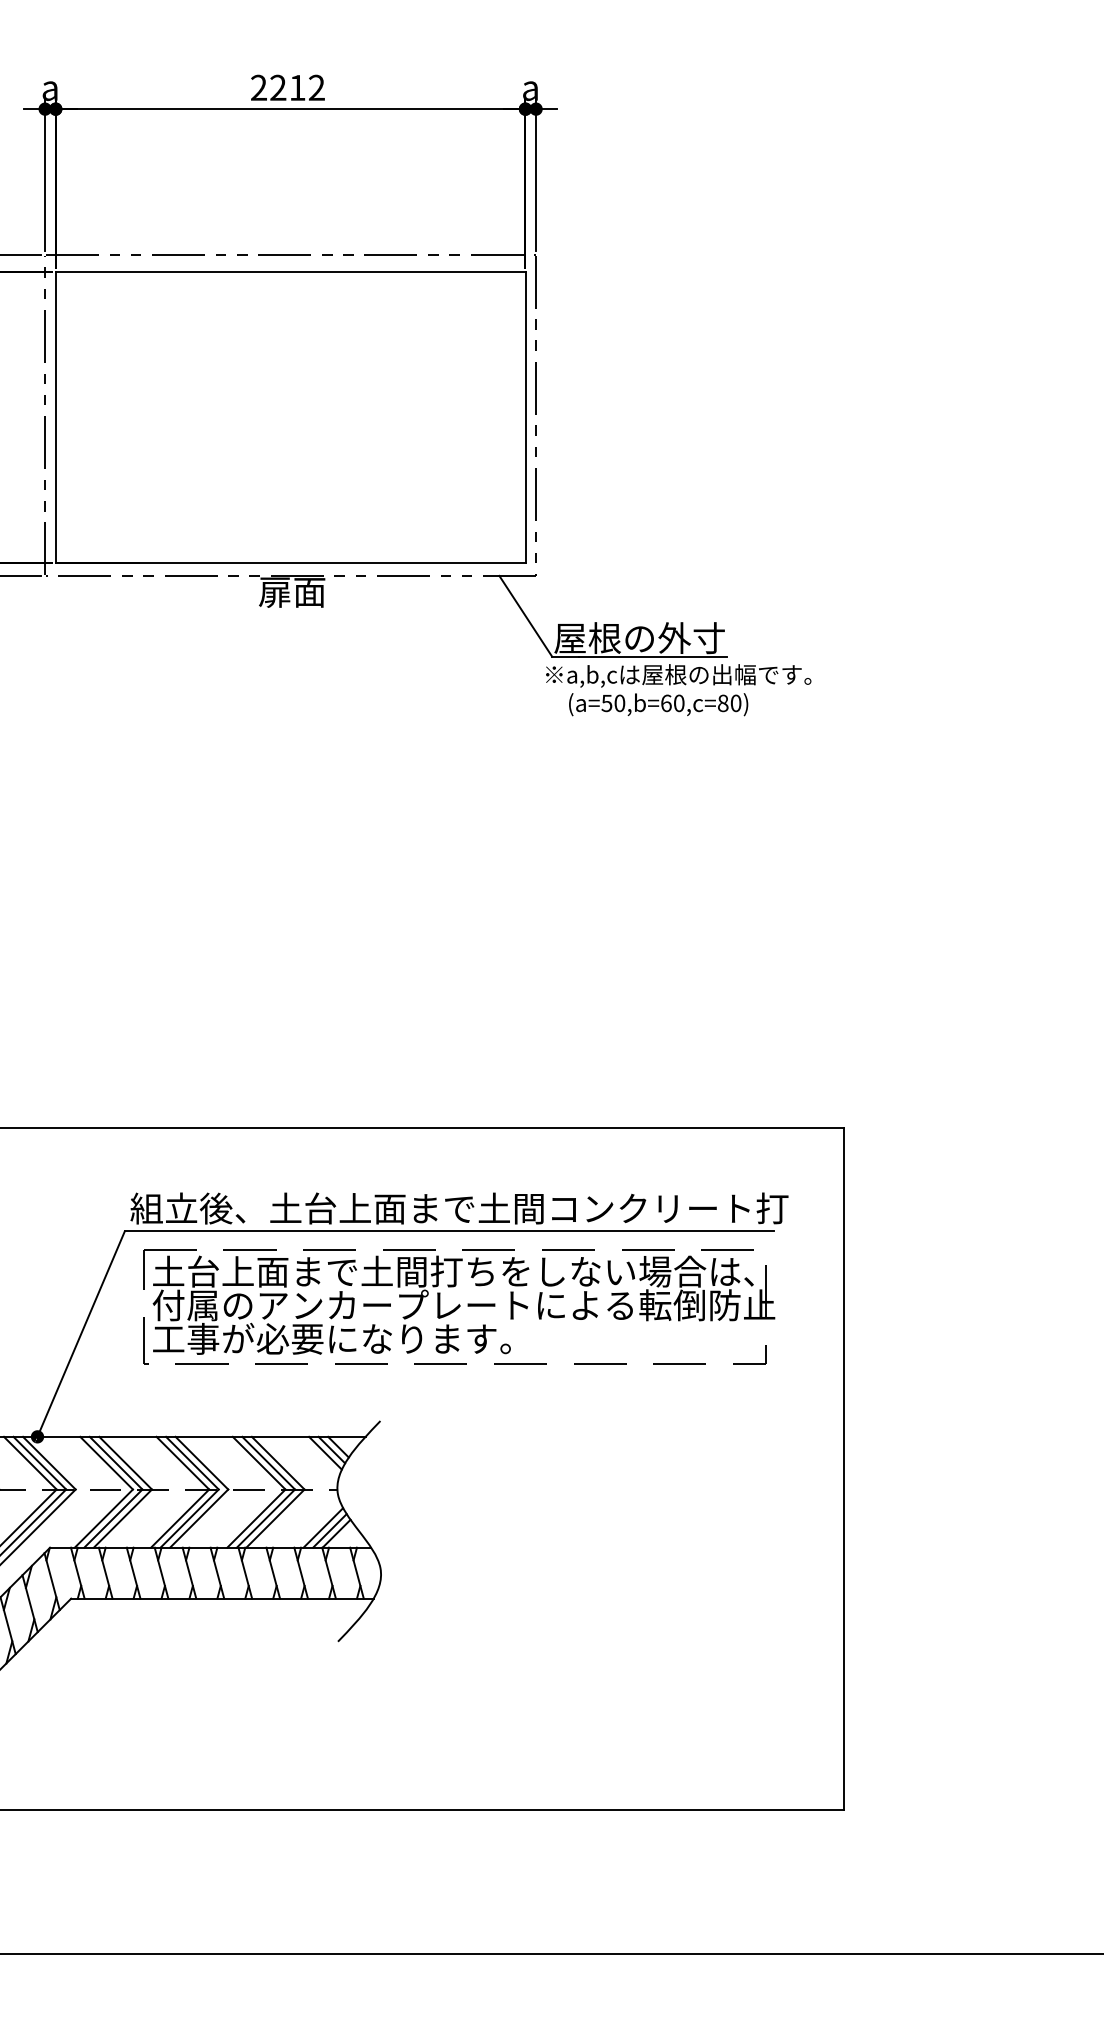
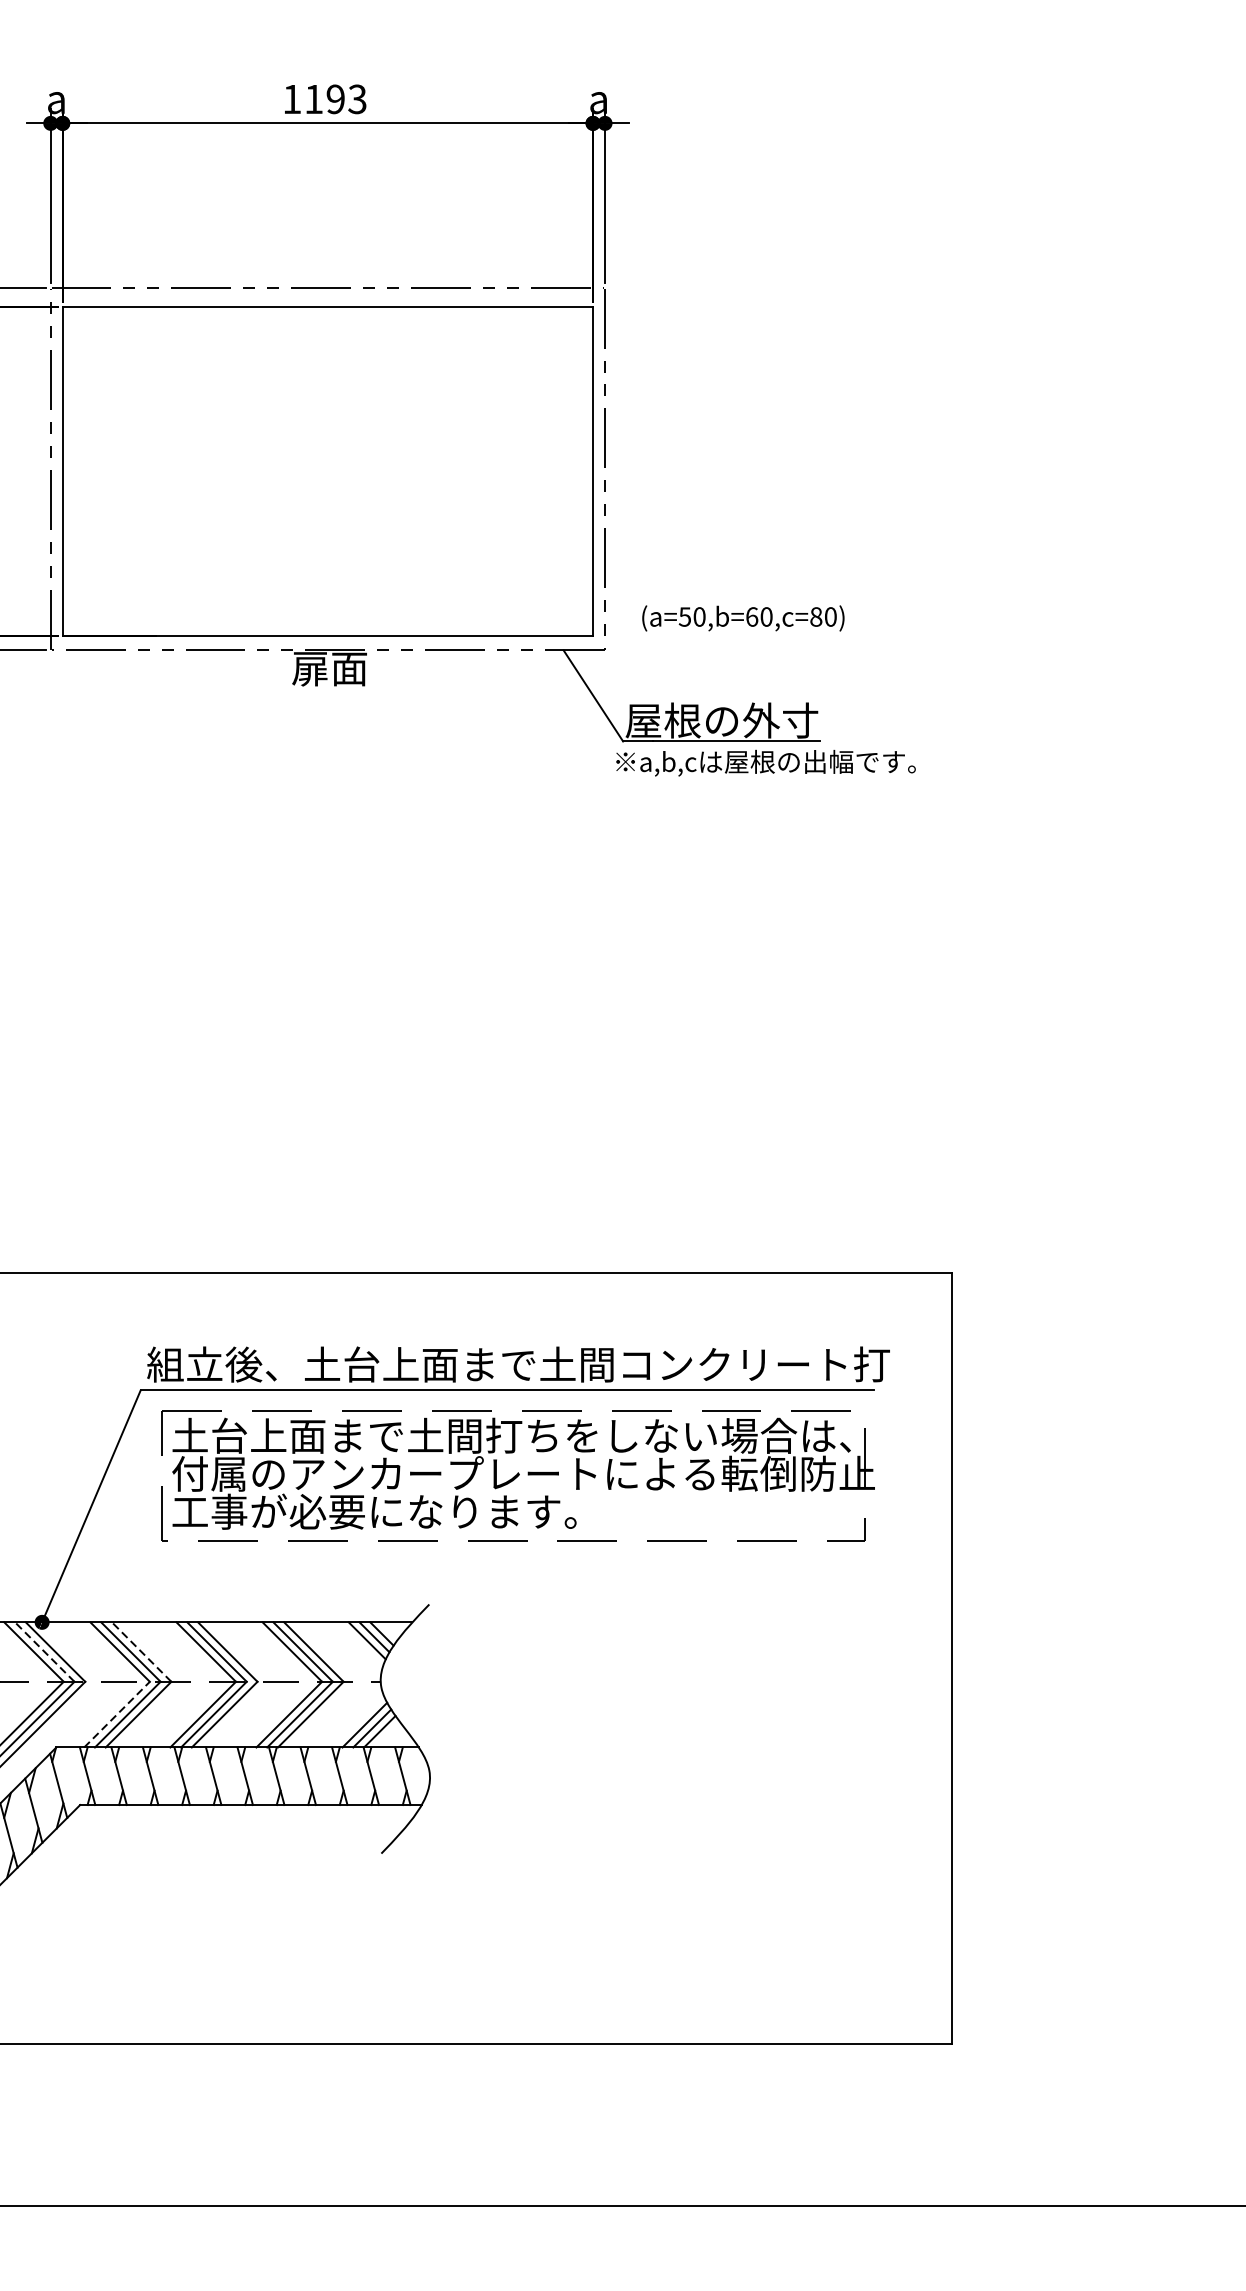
text: (287, 87) -> (324, 98), 2212 -> 1193
text: (658, 704) -> (743, 618), moved
line: (39, 1462) -> (44, 1651), solid -> dashed
line: (125, 1462) -> (141, 1651), solid -> dashed
line: (104, 1518) -> (117, 1714), solid -> dashed

